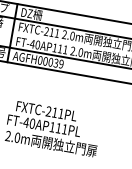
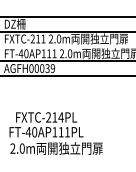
text: (60, 113) -> (60, 117), FXTC-211PL -> FXTC-214PL

